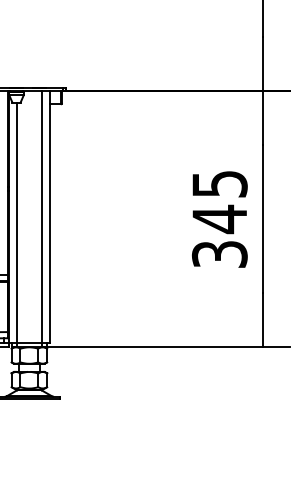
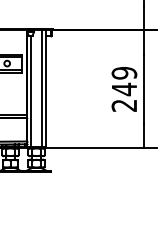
text: (219, 219) -> (124, 89), 345 -> 249

